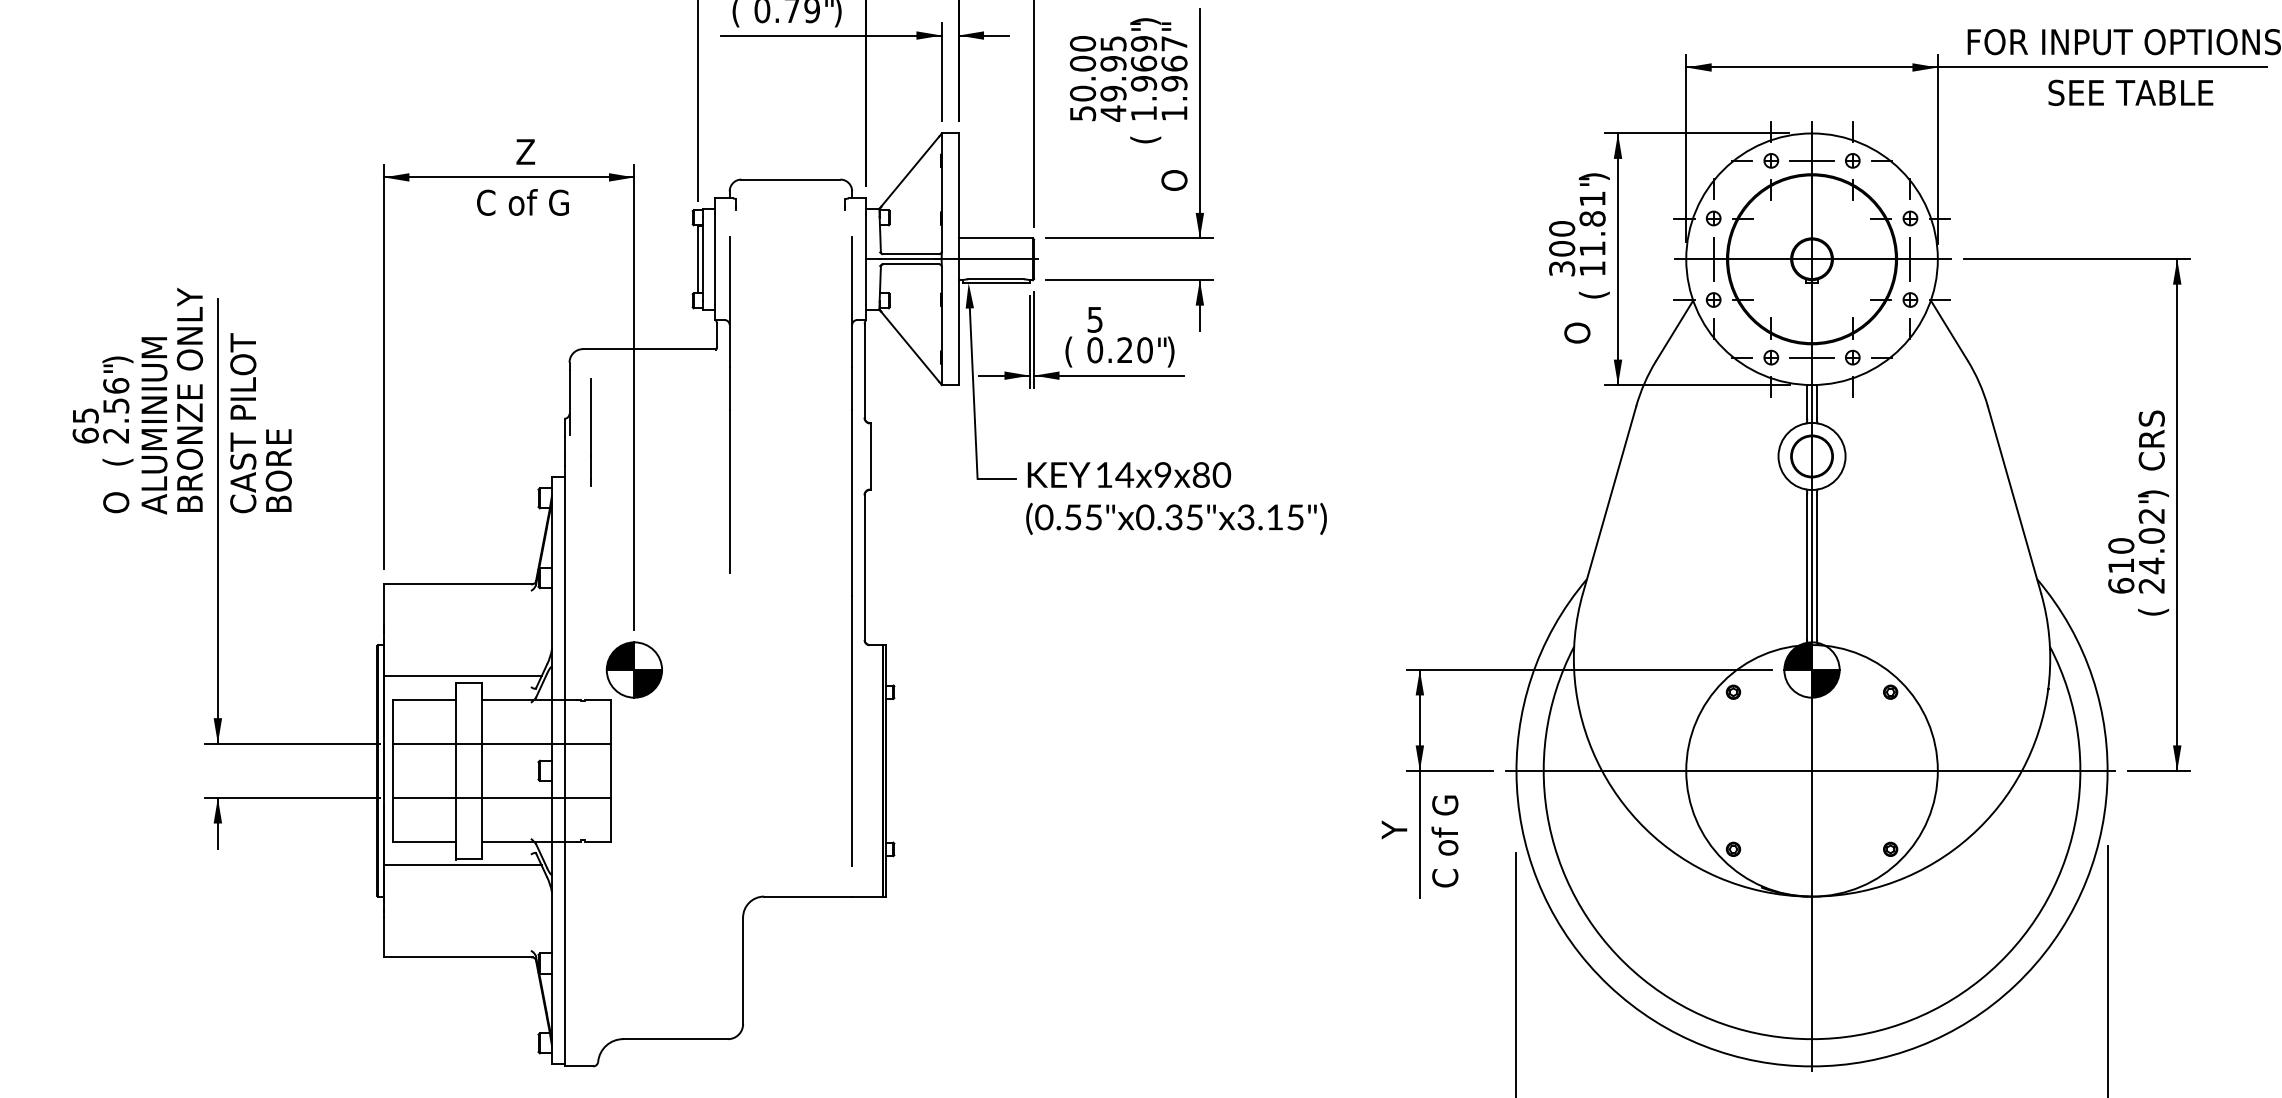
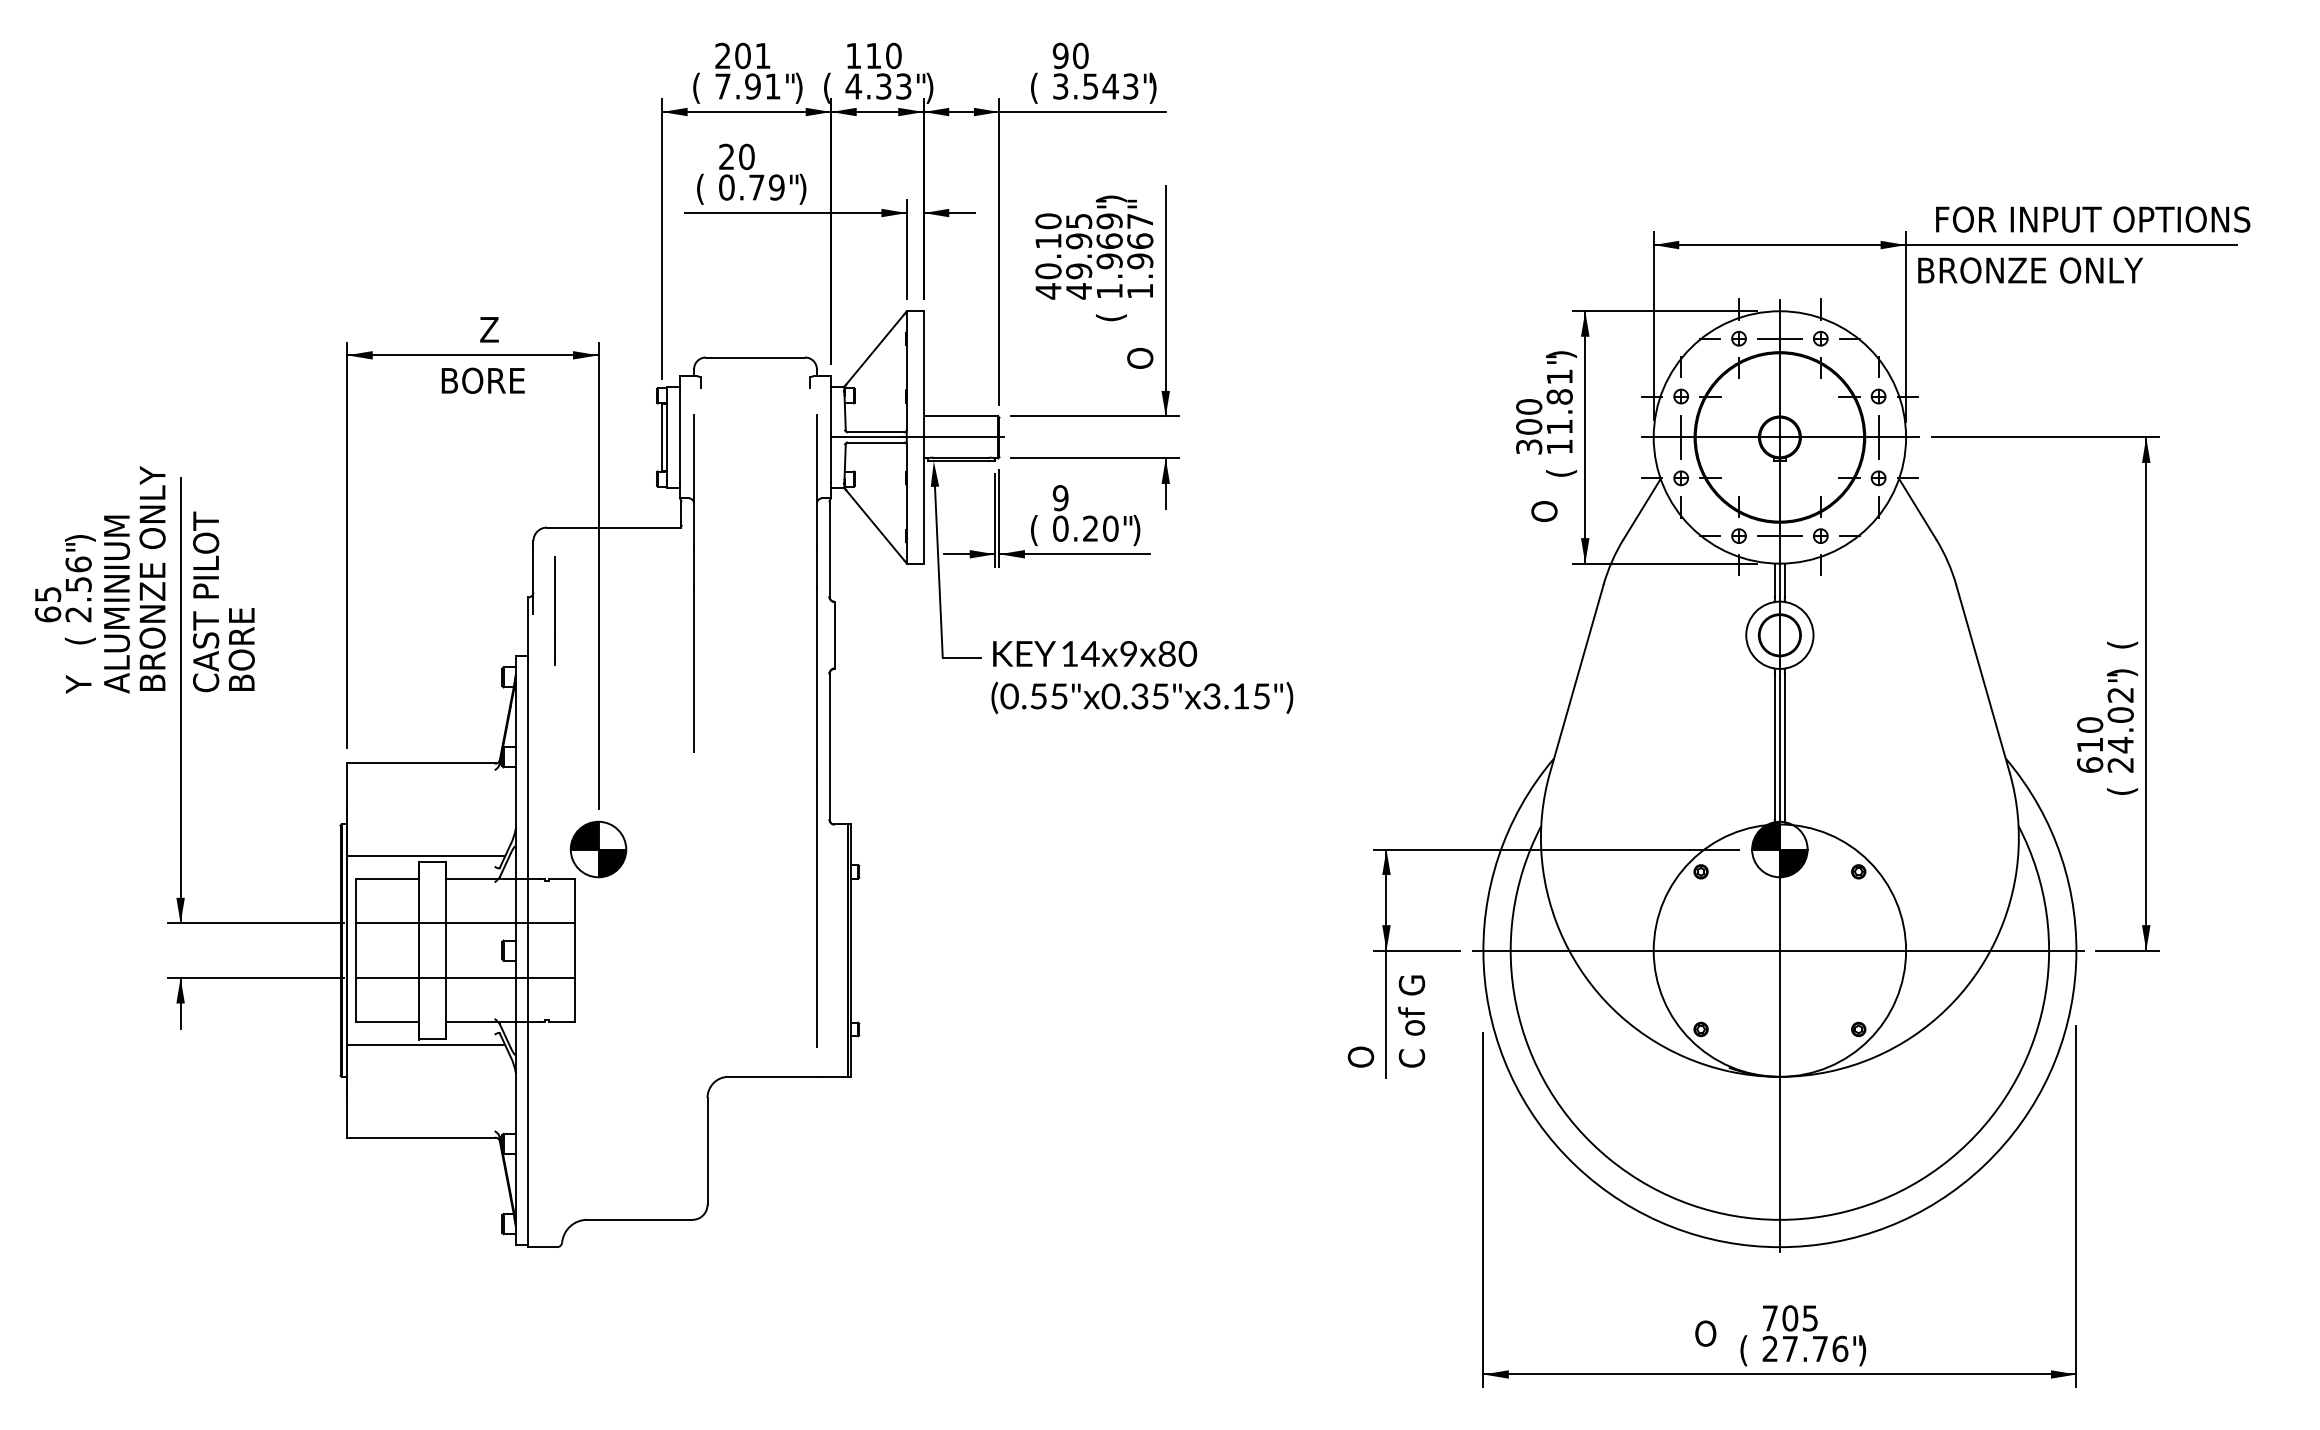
text: (1082, 88) -> (1048, 266), 50.00 -> 40.10
text: (2081, 92) -> (2050, 270), SEE TABLE -> BRONZE ONLY
text: (522, 202) -> (486, 380), C of G -> BORE
text: (1094, 320) -> (1060, 498), 5 -> 9
text: (2153, 440) -> (2122, 619), CRS -> (
text: (116, 503) -> (78, 682), O -> Y
text: (1393, 853) -> (1360, 1033), Y -> O

